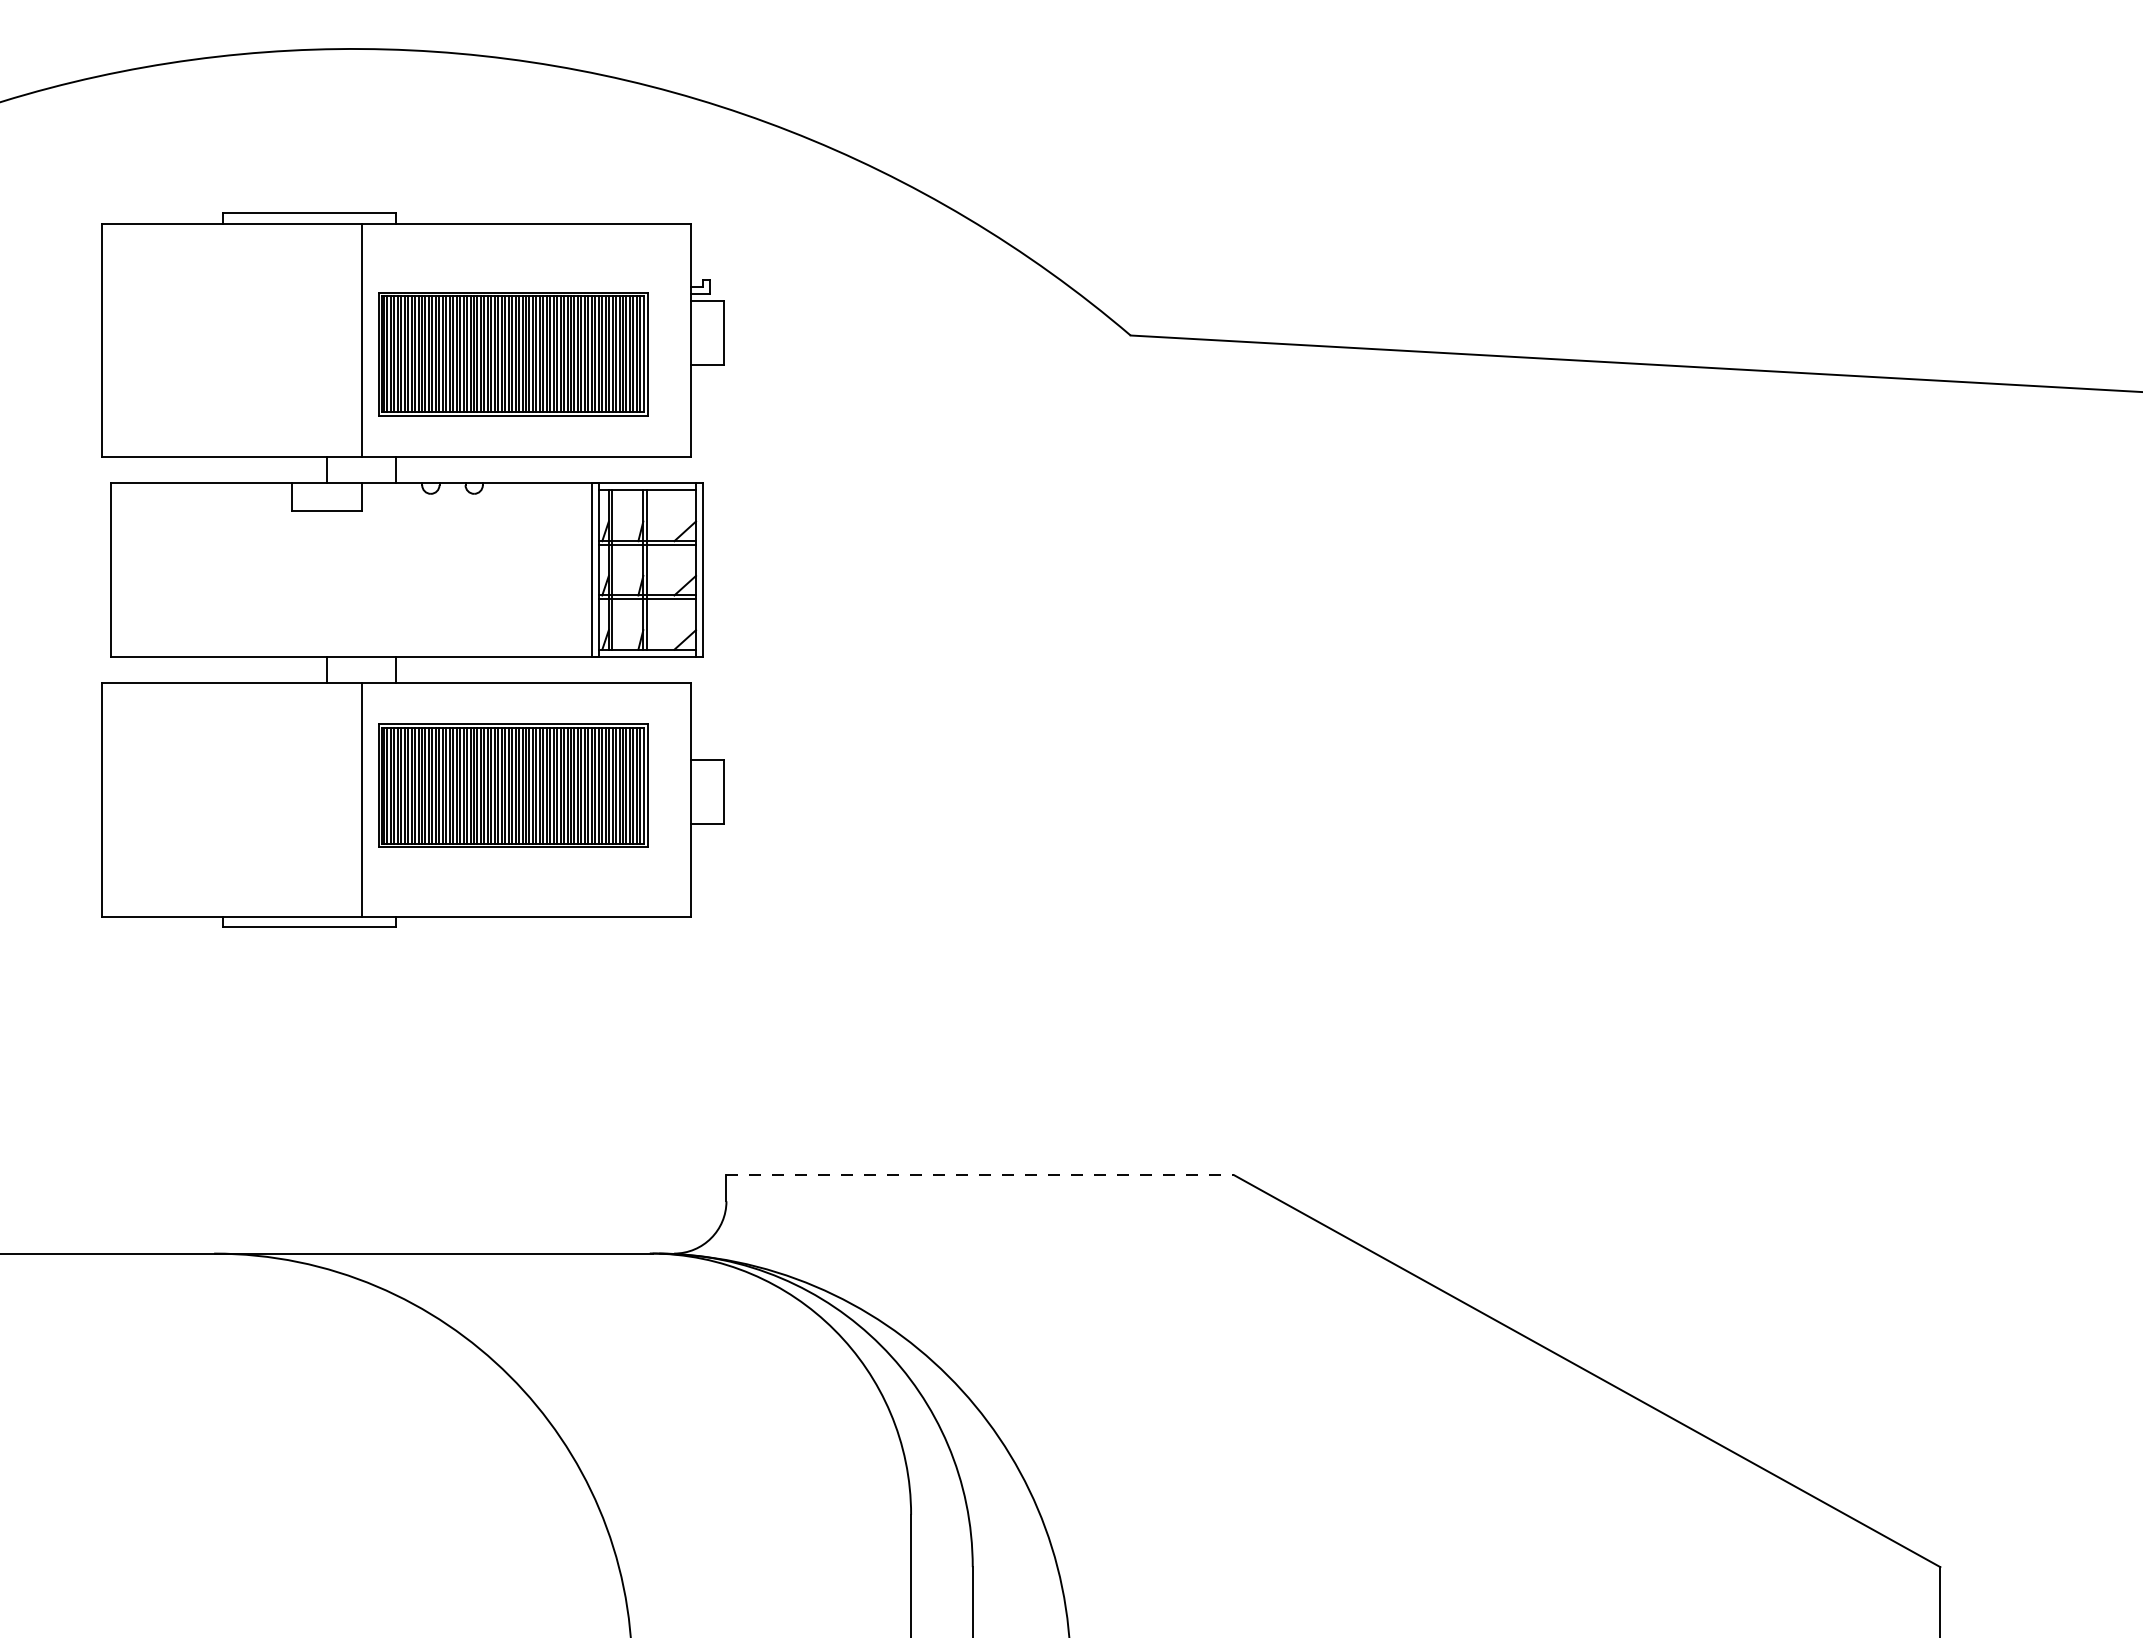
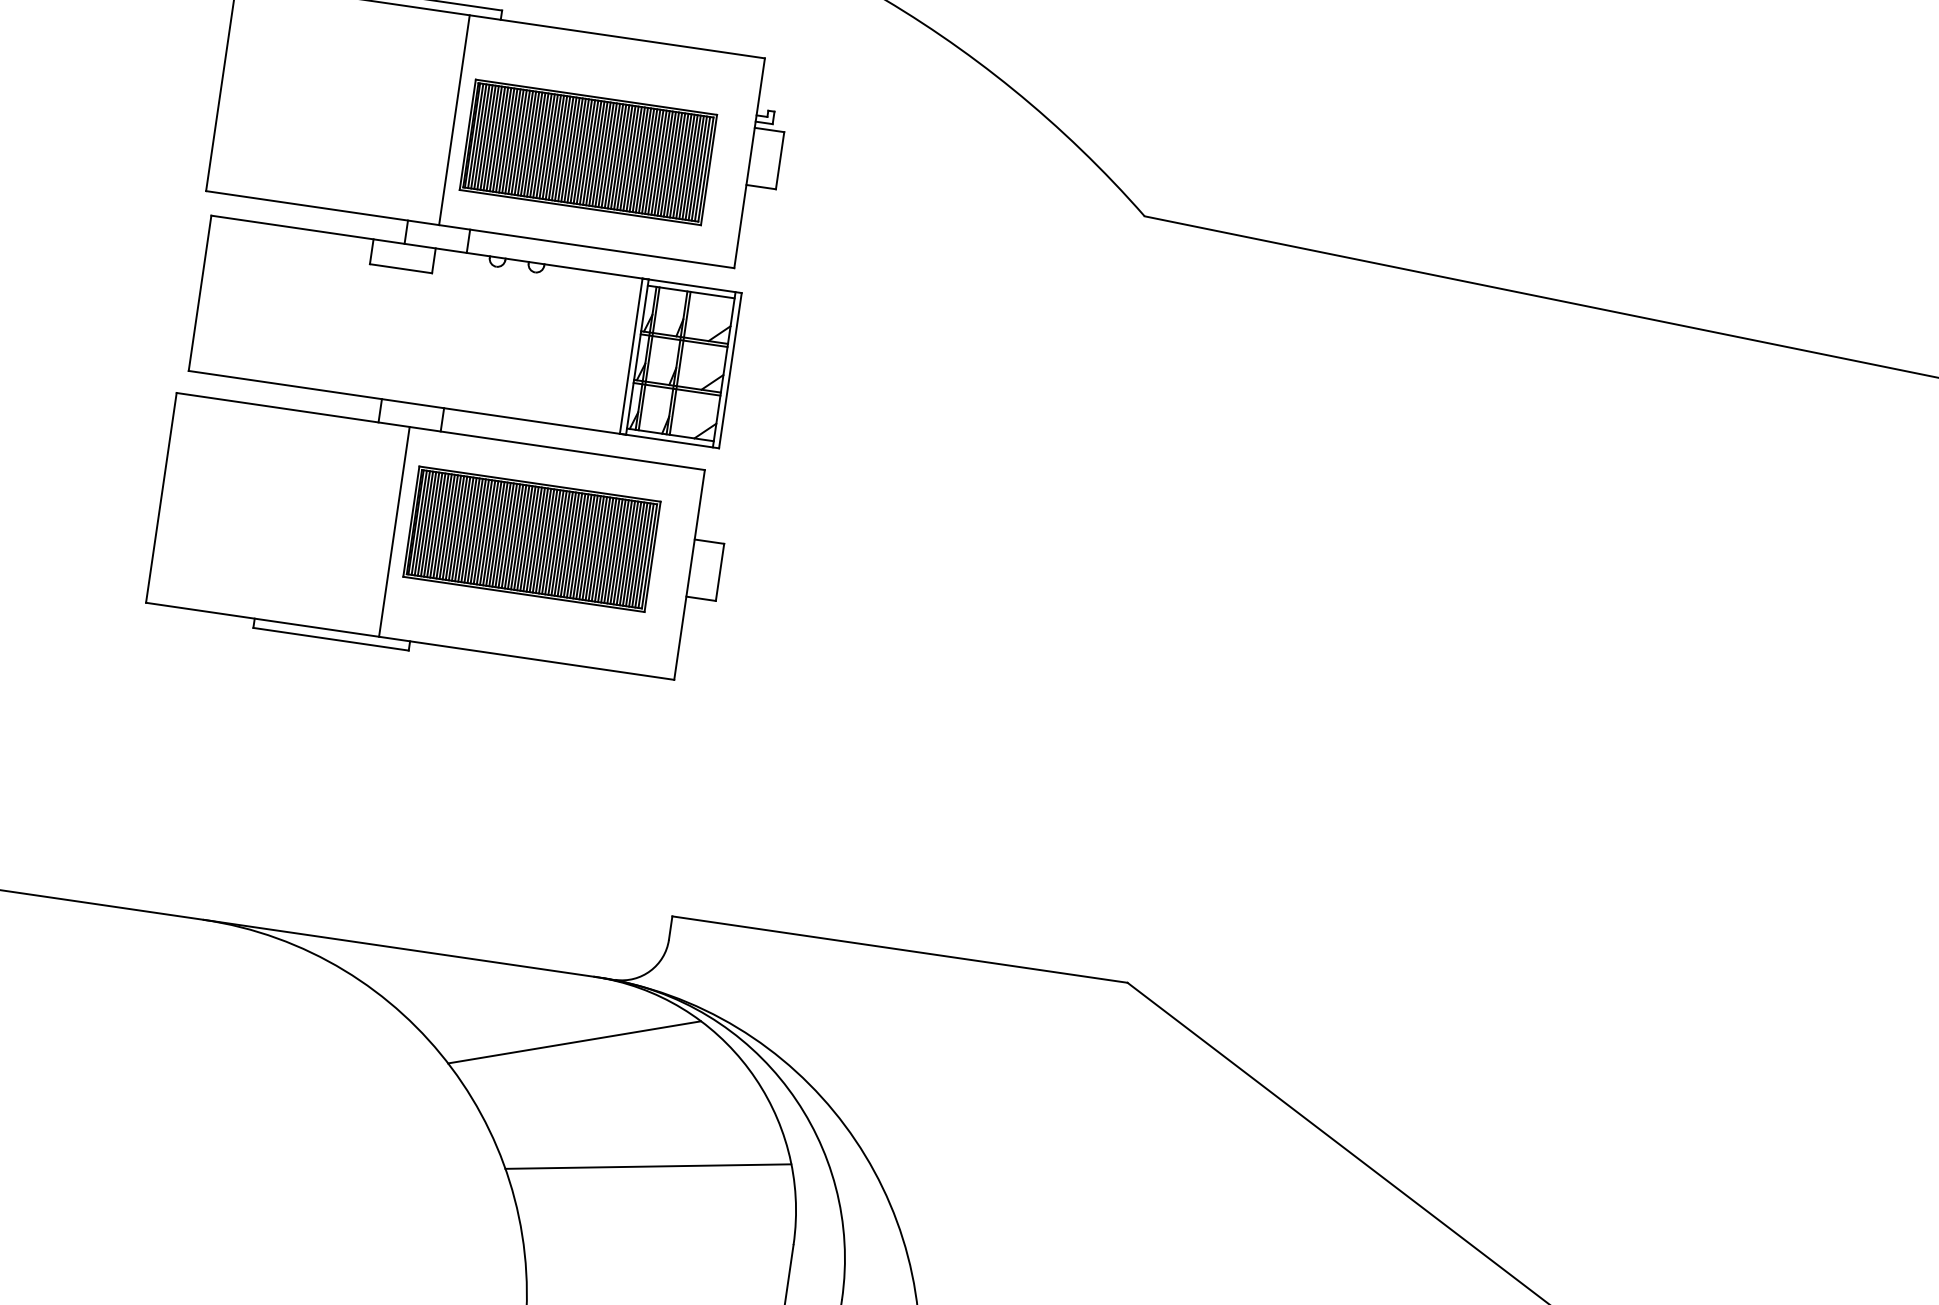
line: (980, 1175) -> (900, 949), dashed -> solid
line: (639, 1328) -> (574, 1042), added
line: (739, 1451) -> (647, 1165), added

